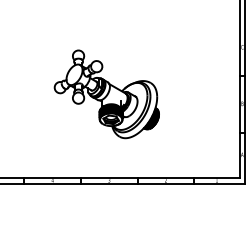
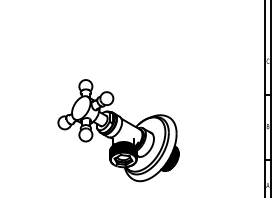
part: (106, 94) -> (118, 130), moved

